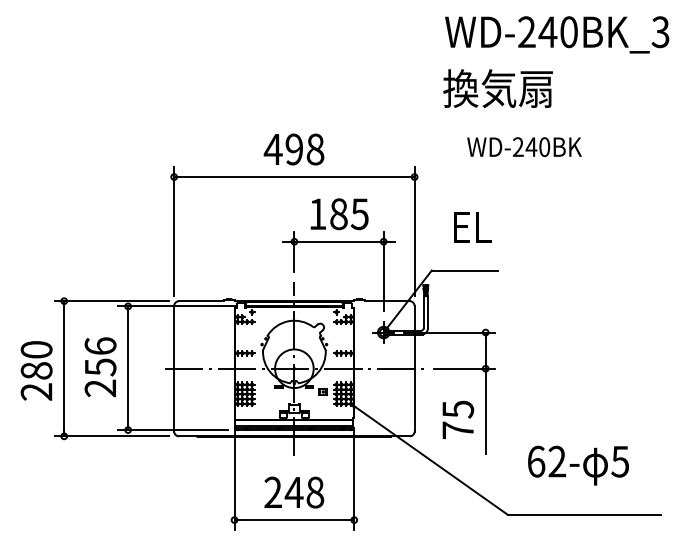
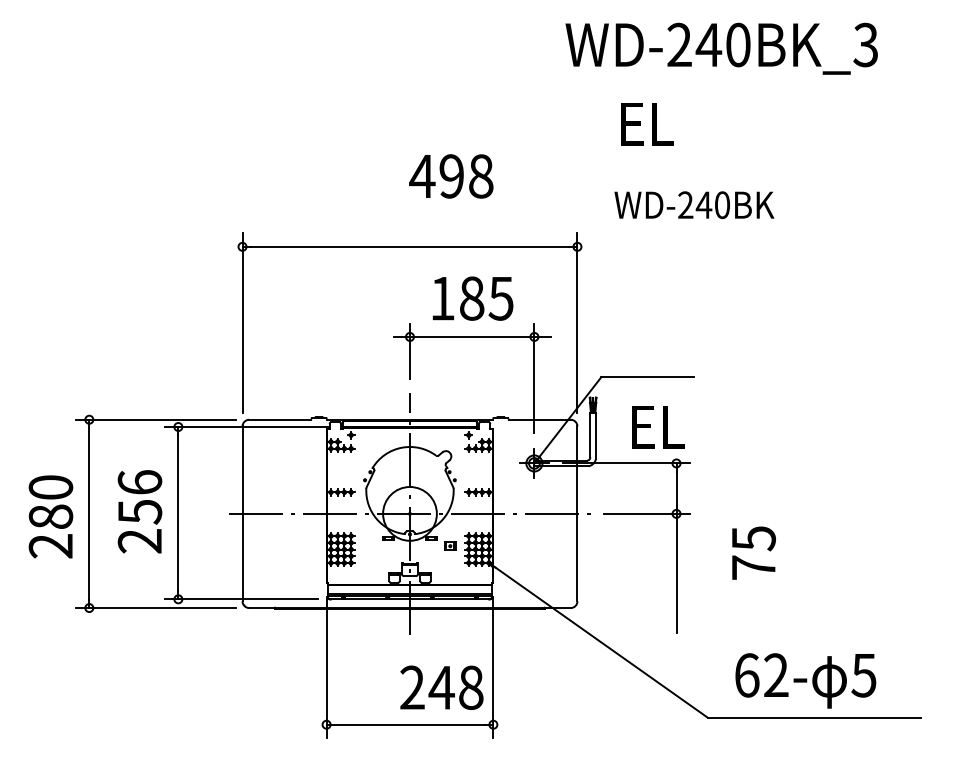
text: (557, 34) -> (722, 48), moved
text: (497, 88) -> (692, 123), 換気扇 -> EL
text: (524, 147) -> (694, 205), moved
text: (293, 149) -> (450, 176), moved
text: (472, 227) -> (658, 427), moved
text: (458, 419) -> (754, 552), moved
text: (578, 465) -> (805, 680), moved
text: (294, 492) -> (442, 687), moved

